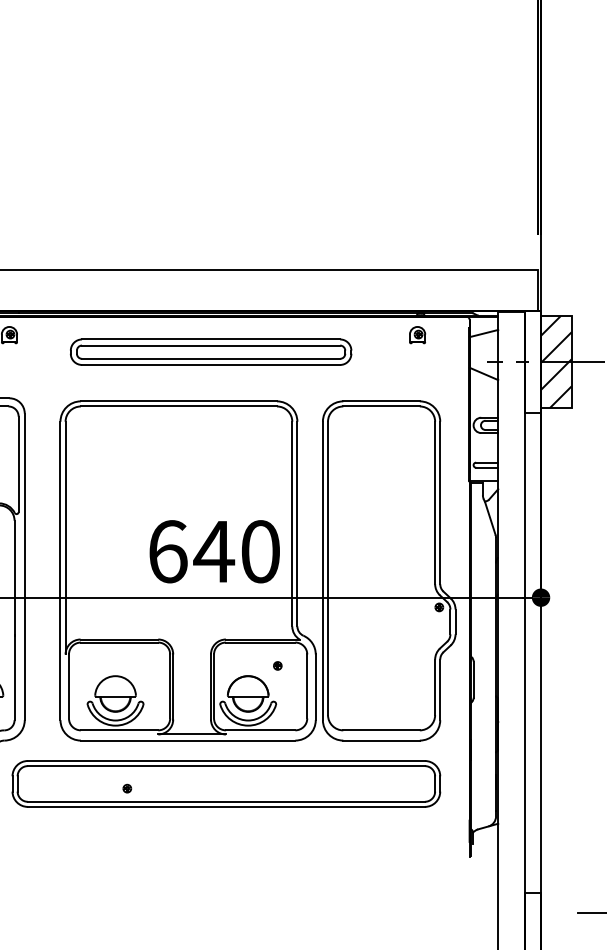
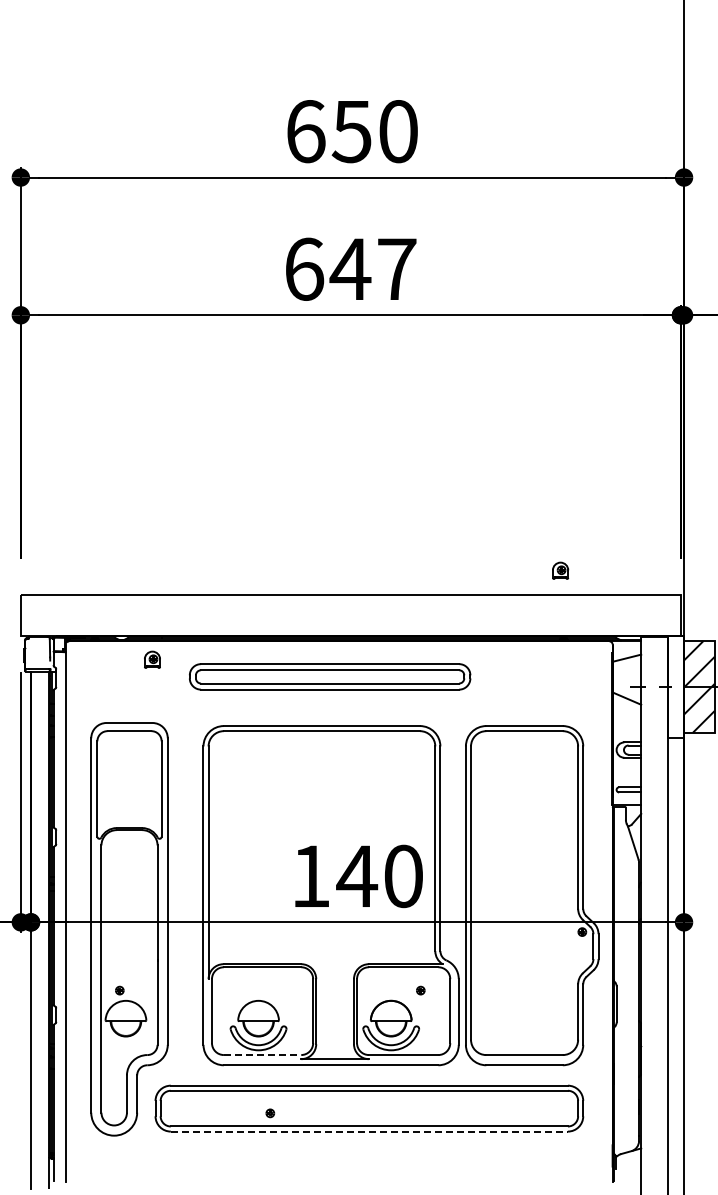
part: (417, 334) -> (560, 570), moved
part: (211, 351) -> (330, 676), moved
text: (168, 551) -> (311, 876), 640 -> 140
line: (119, 730) -> (262, 1055), solid -> dashed
line: (226, 806) -> (369, 1131), solid -> dashed

